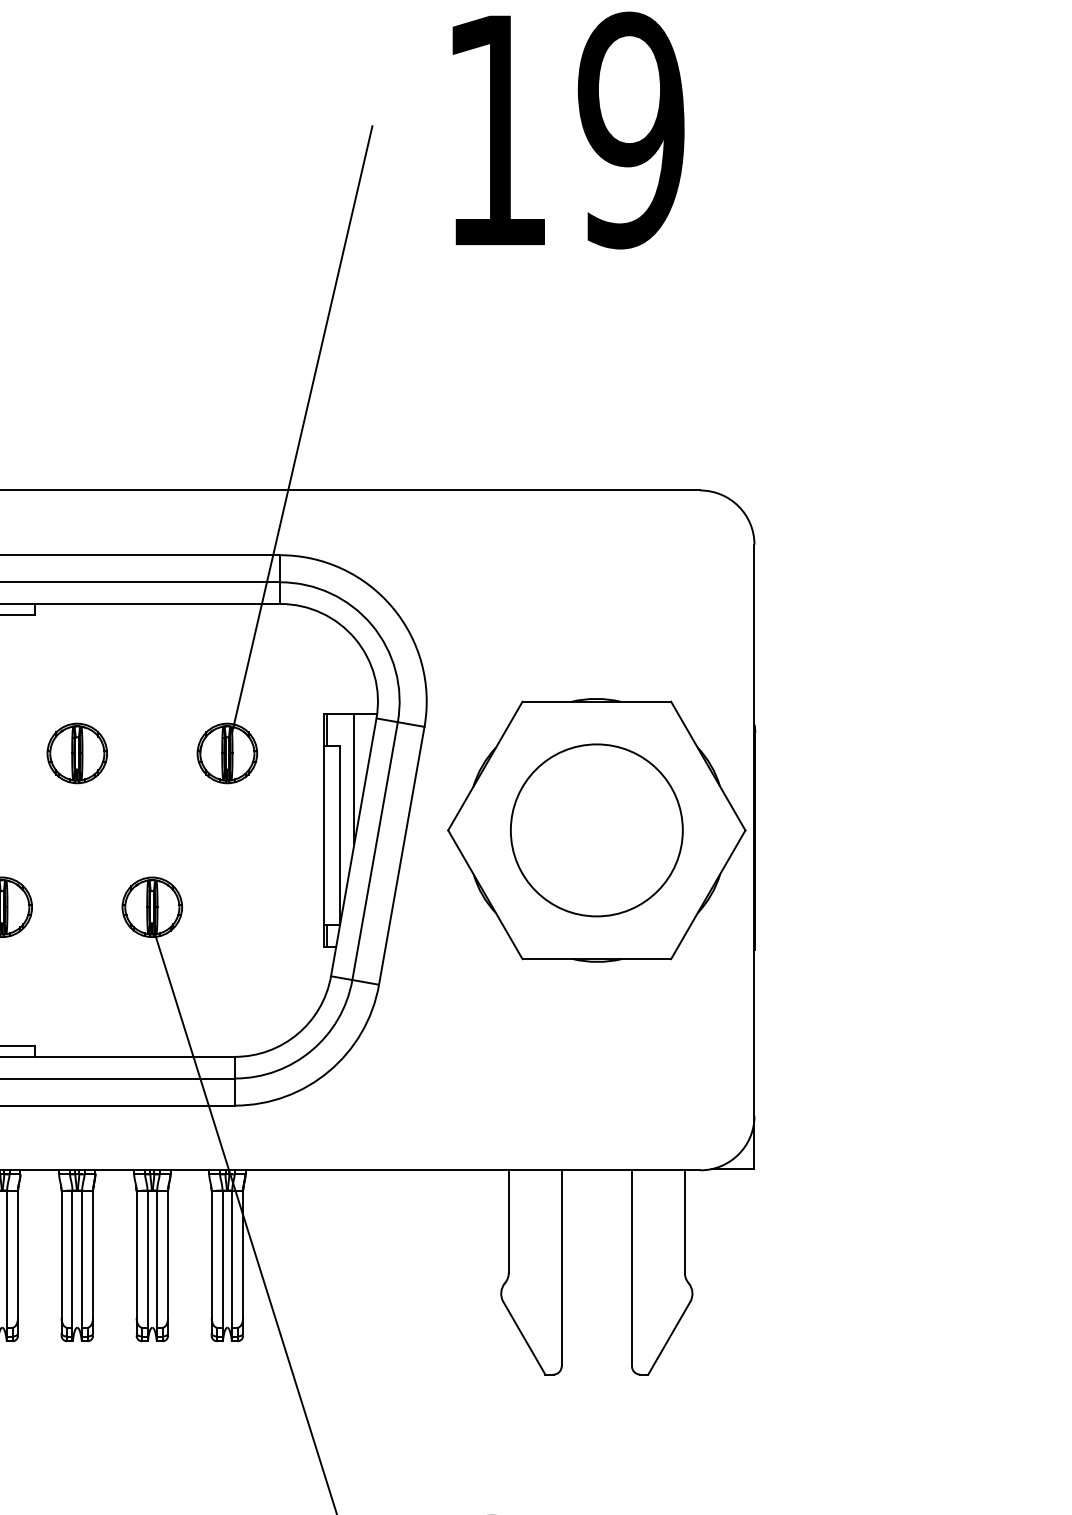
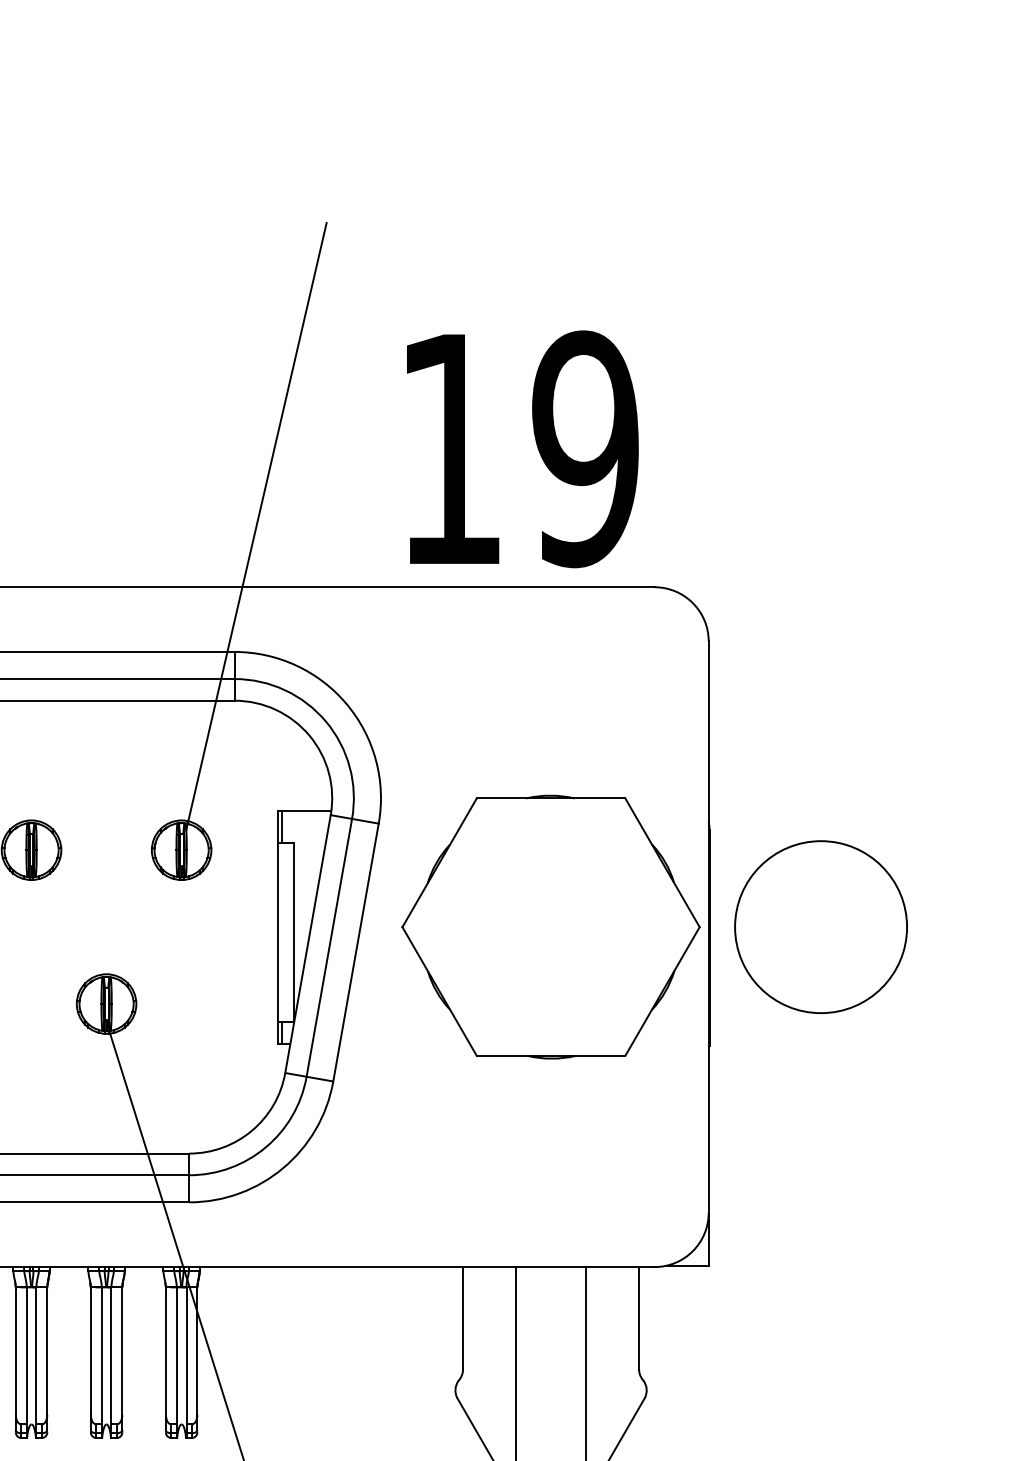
text: (568, 130) -> (522, 449), moved
line: (354, 778) -> (308, 875), removed
circle: (596, 830) -> (820, 927), moved

